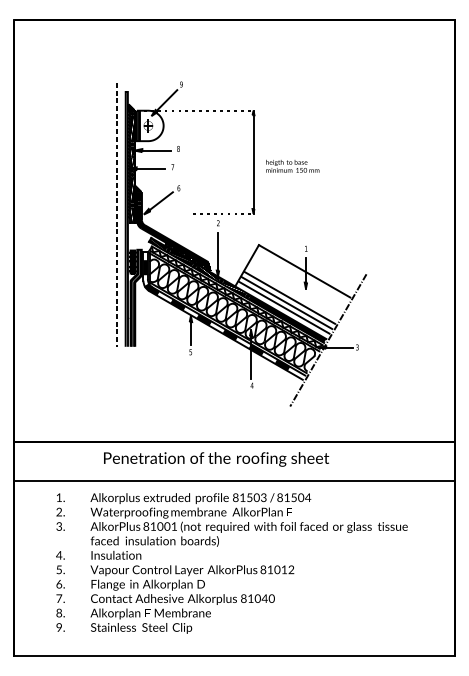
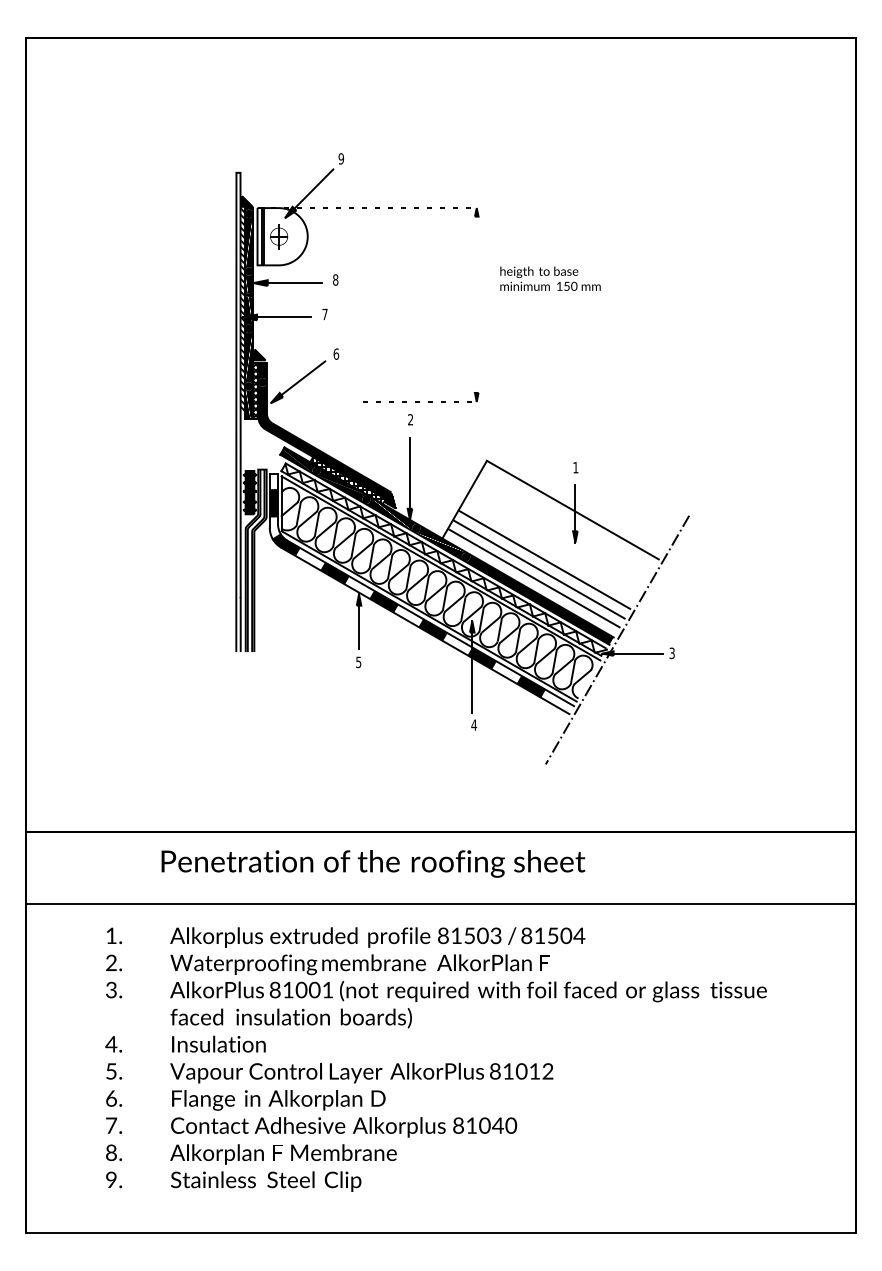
line: (253, 161) -> (476, 303), removed
text: (292, 165) -> (550, 277), moved
line: (116, 214) -> (219, 403), removed
text: (216, 459) -> (373, 863), moved

